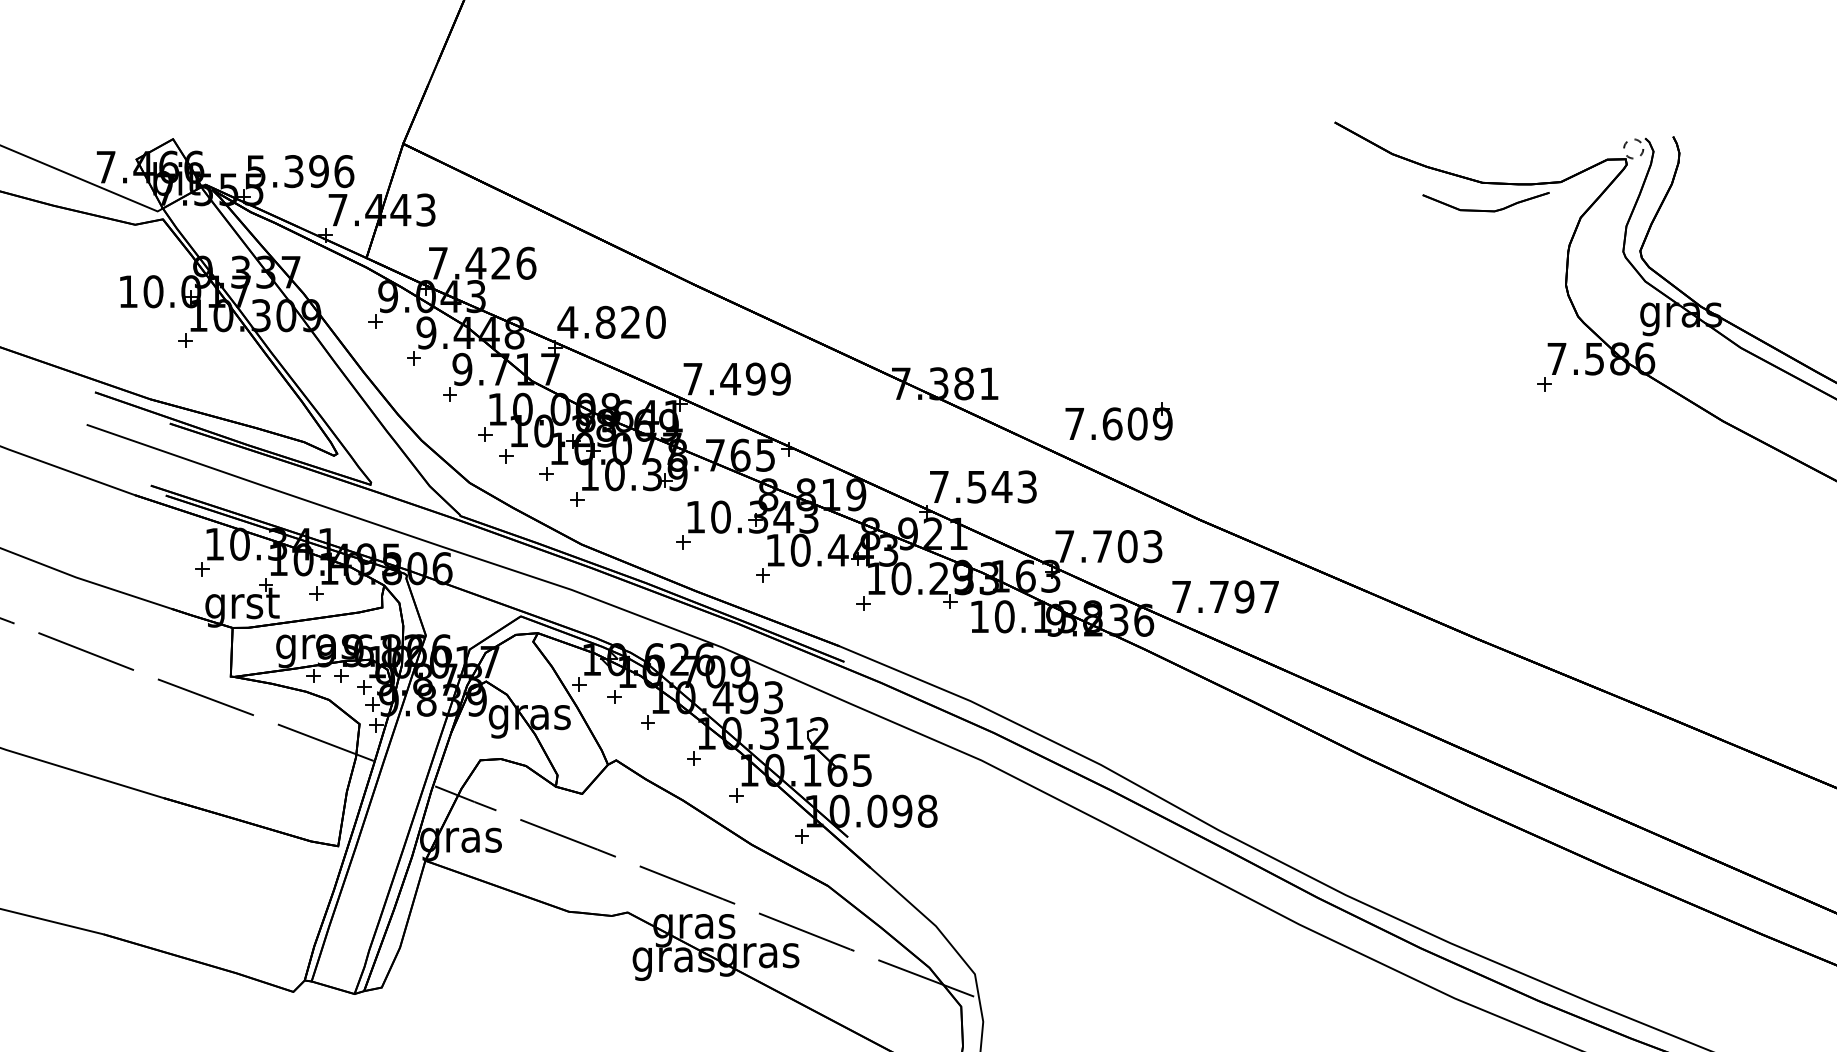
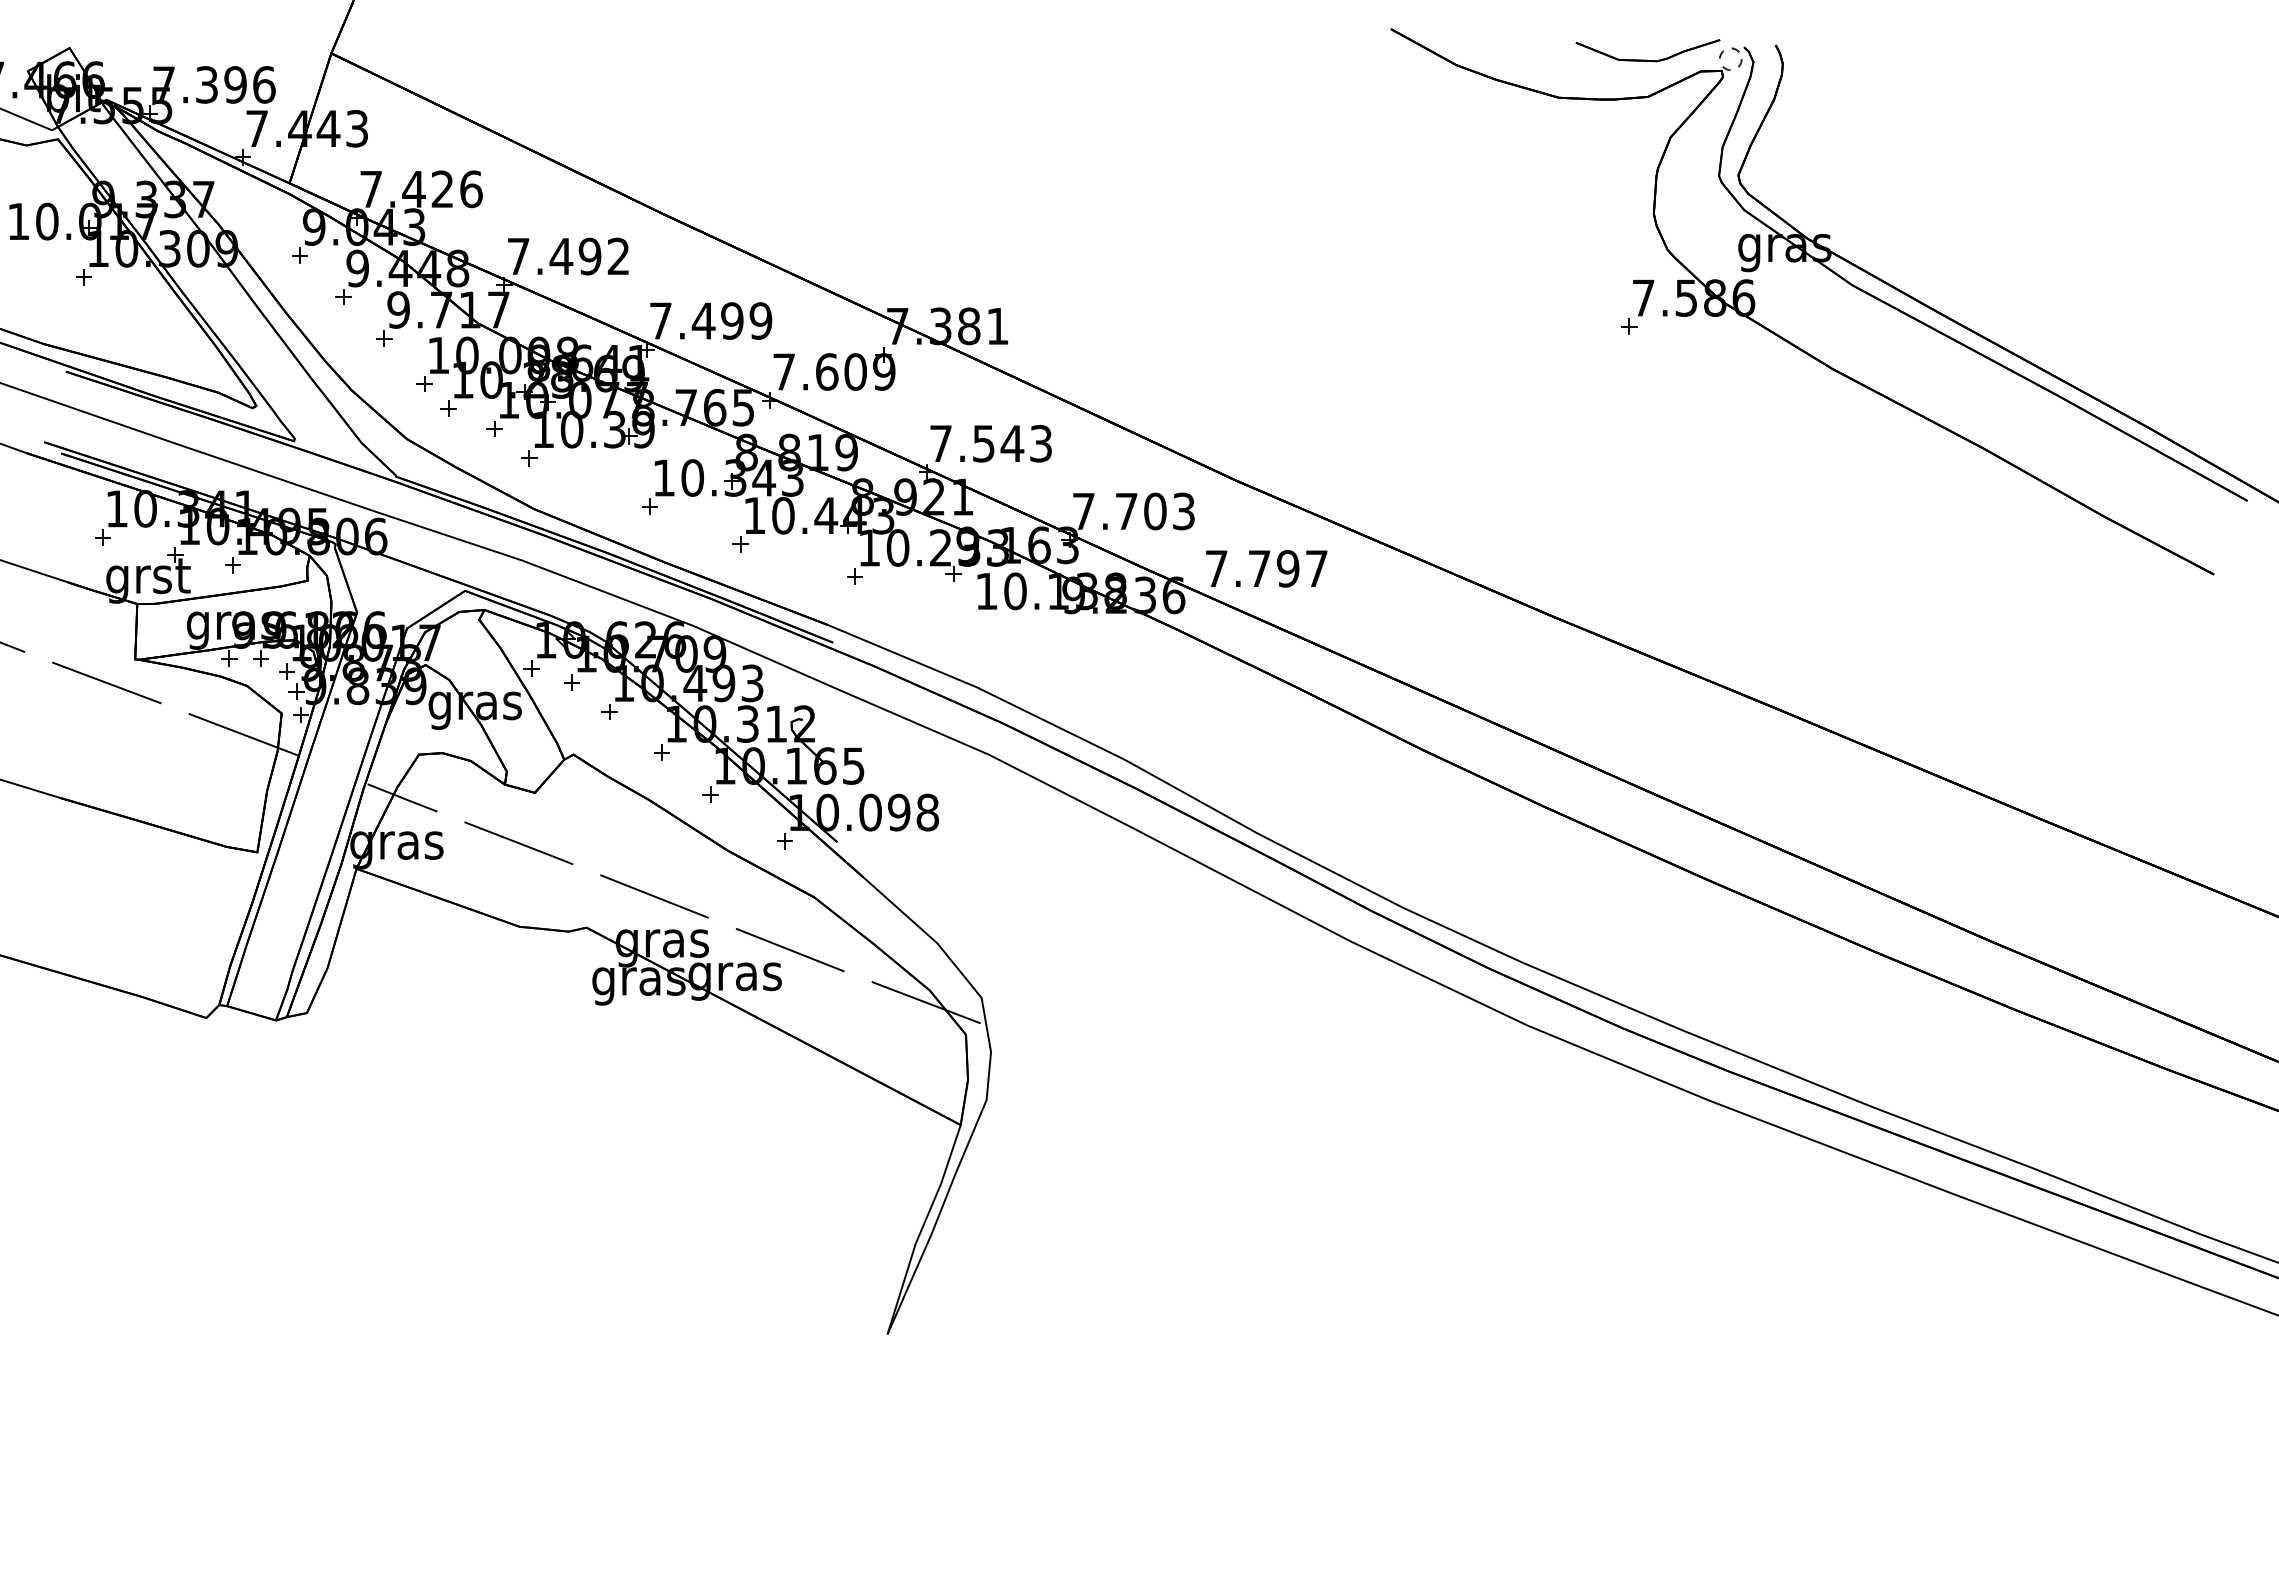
text: (255, 171) -> (163, 84), 5.396 -> 7.396
part: (1485, 209) -> (1647, 59), moved
text: (611, 322) -> (568, 256), 4.820 -> 7.492
part: (1119, 420) -> (834, 368), moved

